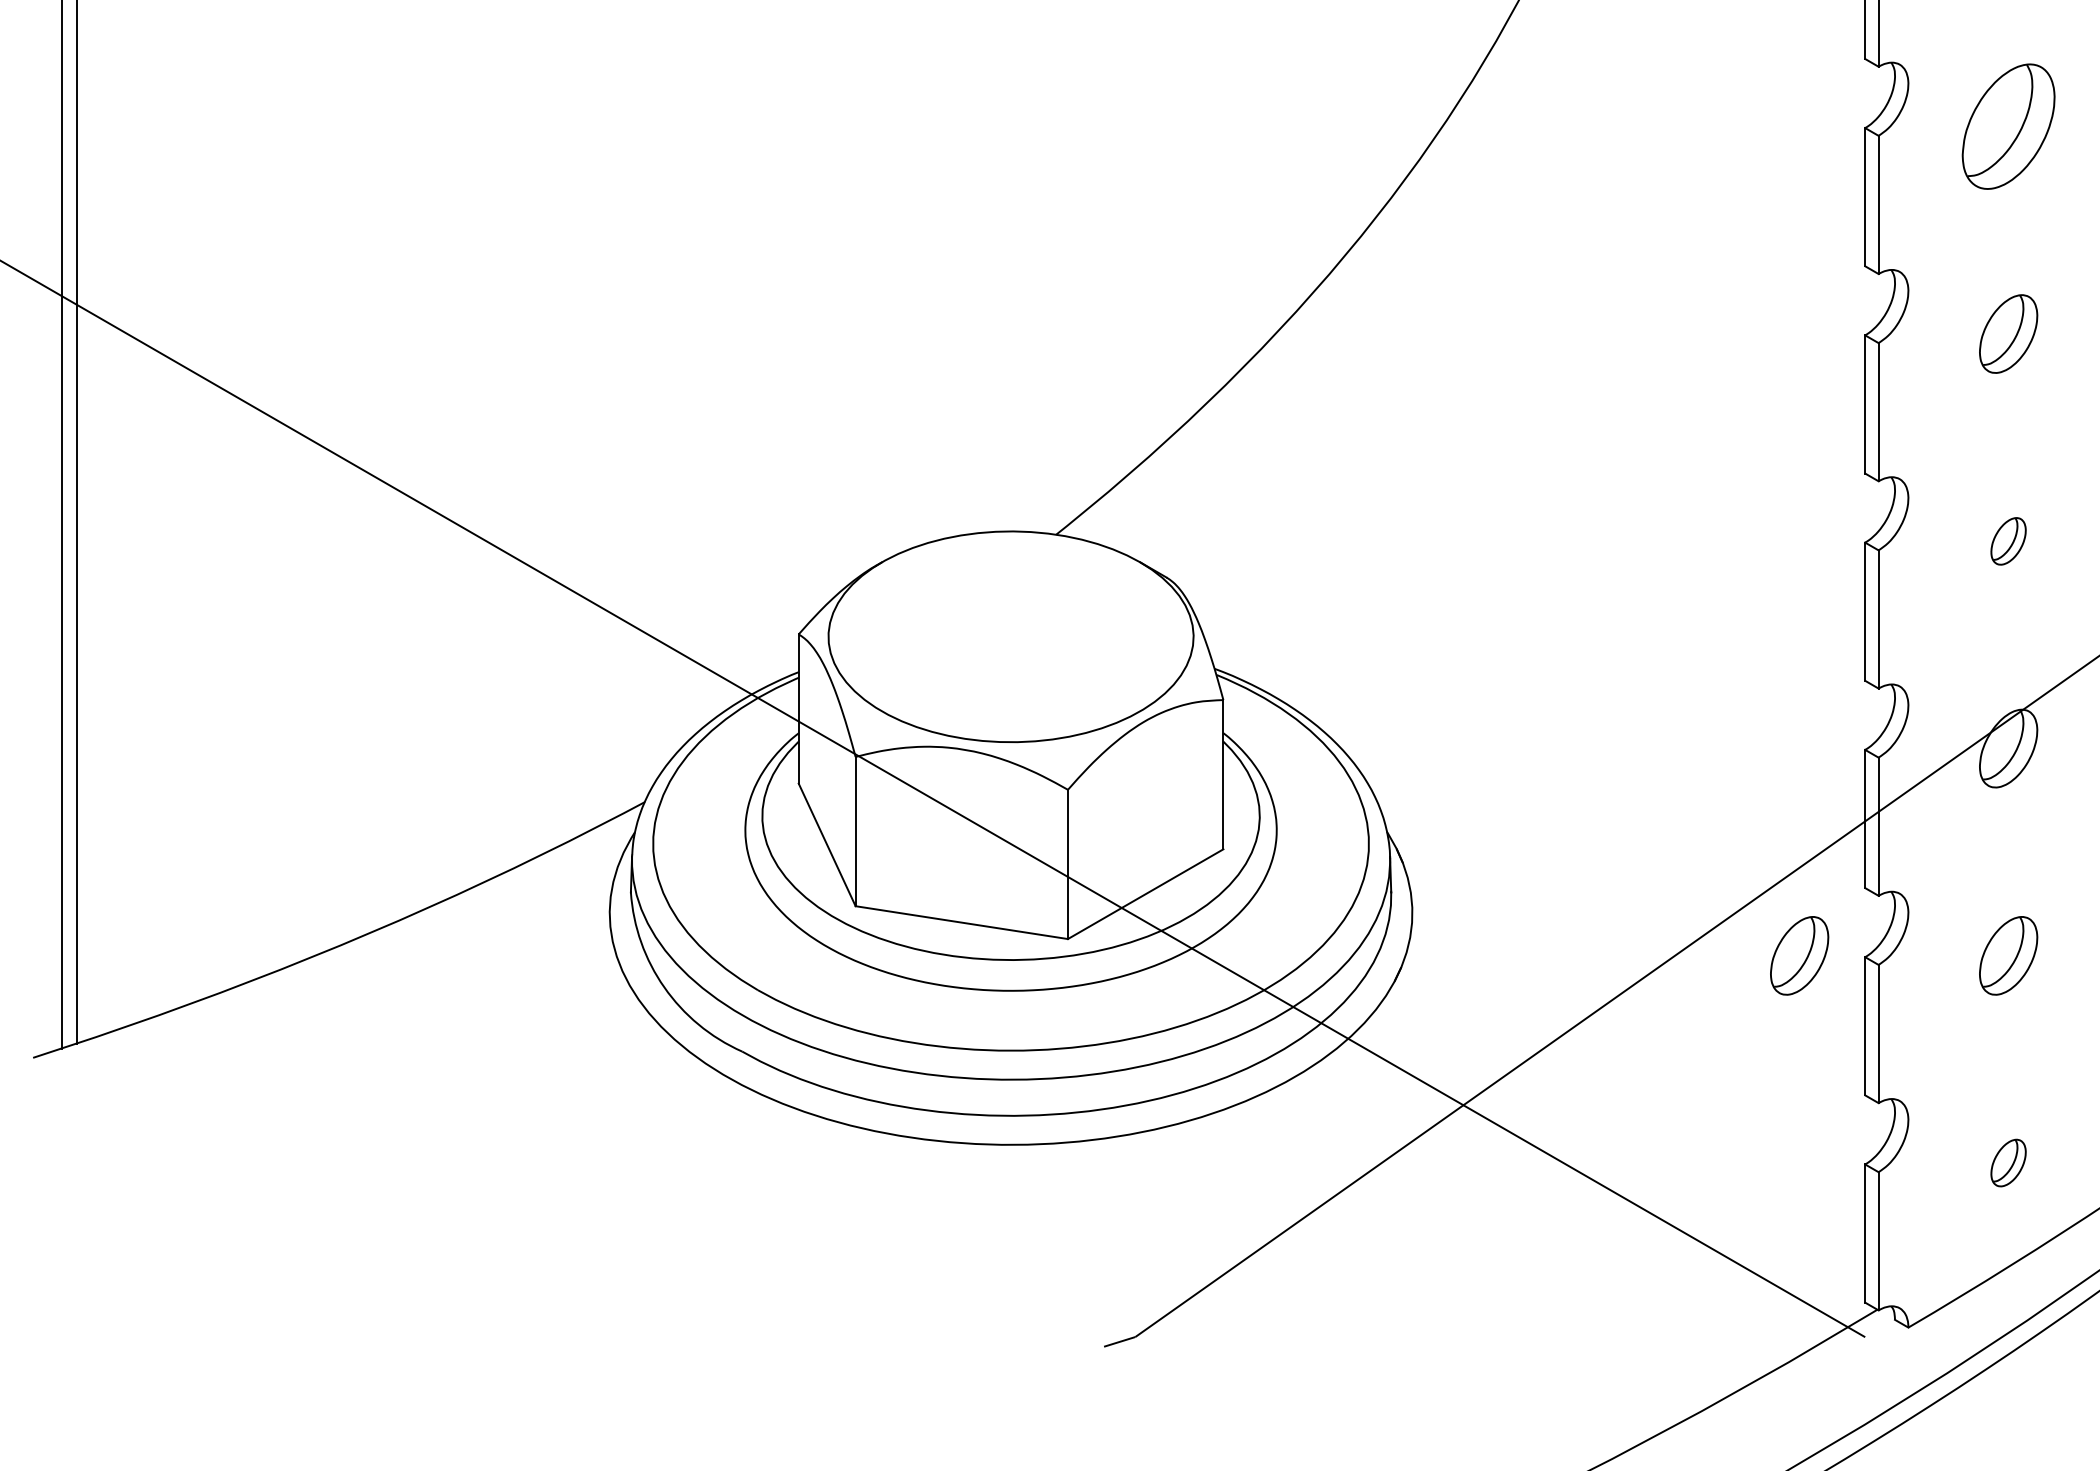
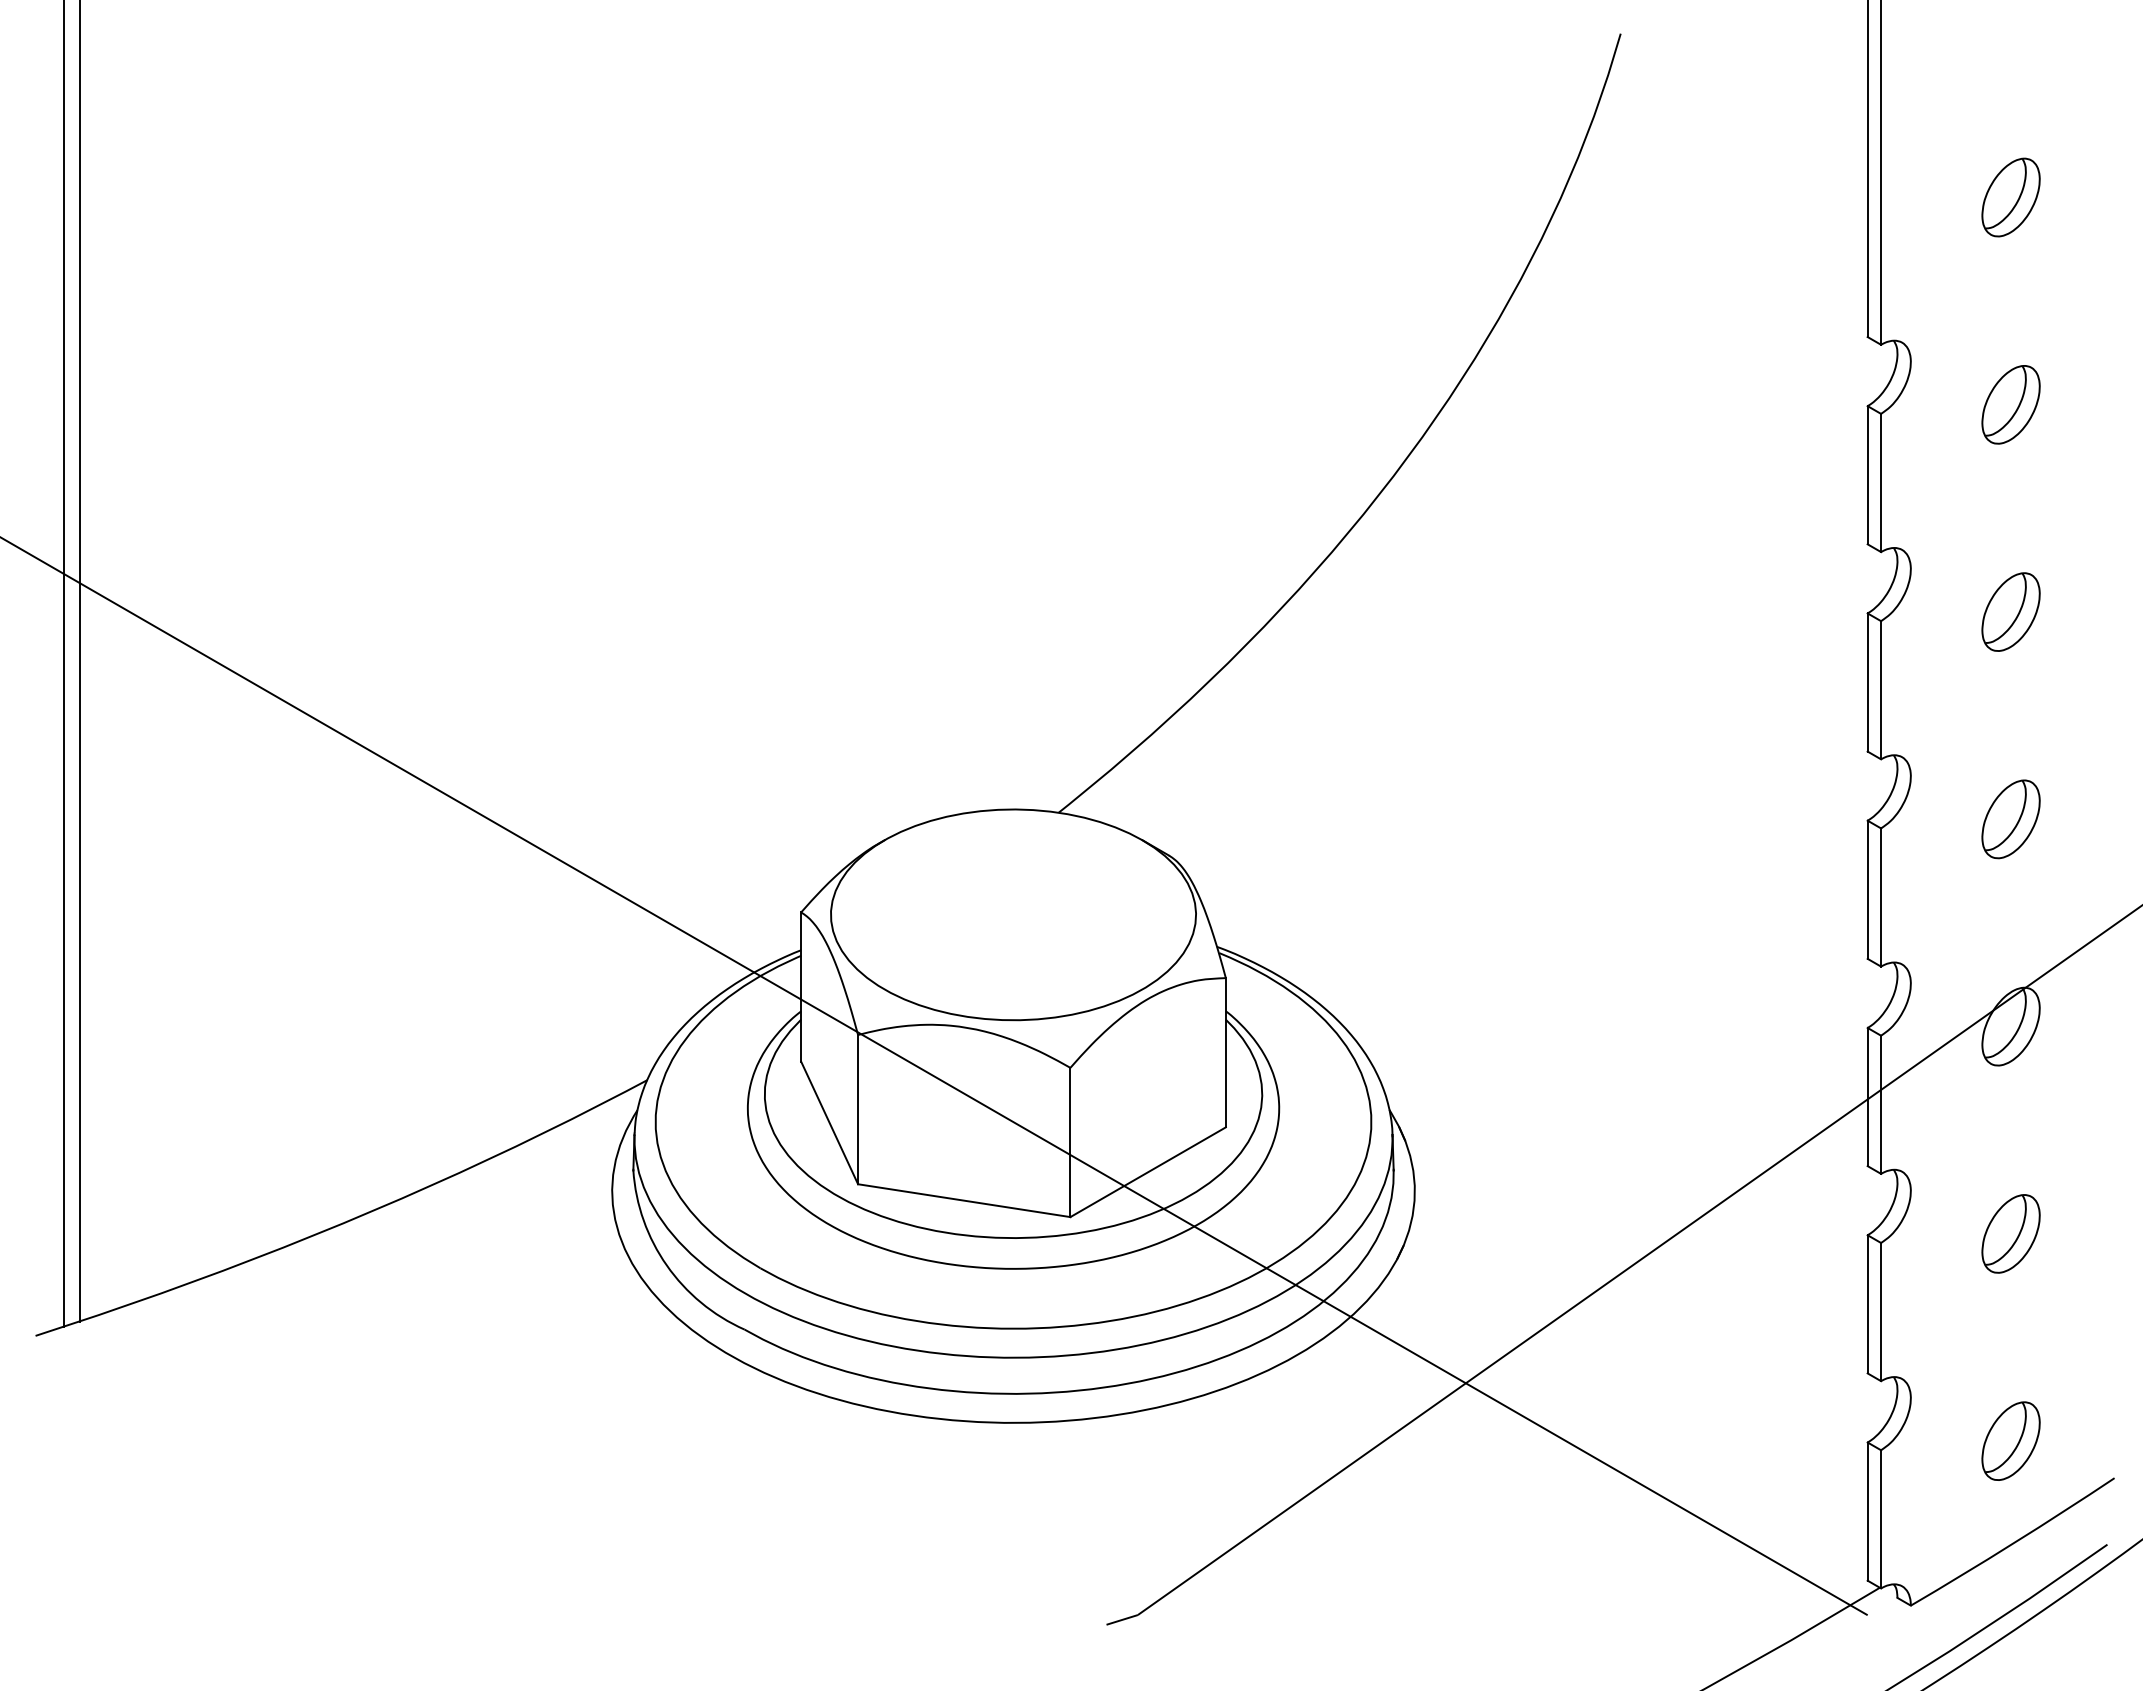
part: (2008, 126) -> (2010, 404), size x0.62
part: (2008, 541) -> (2010, 819), size x1.67
part: (1799, 955) -> (1801, 1233), removed
part: (2008, 1162) -> (2010, 1440), size x1.67

